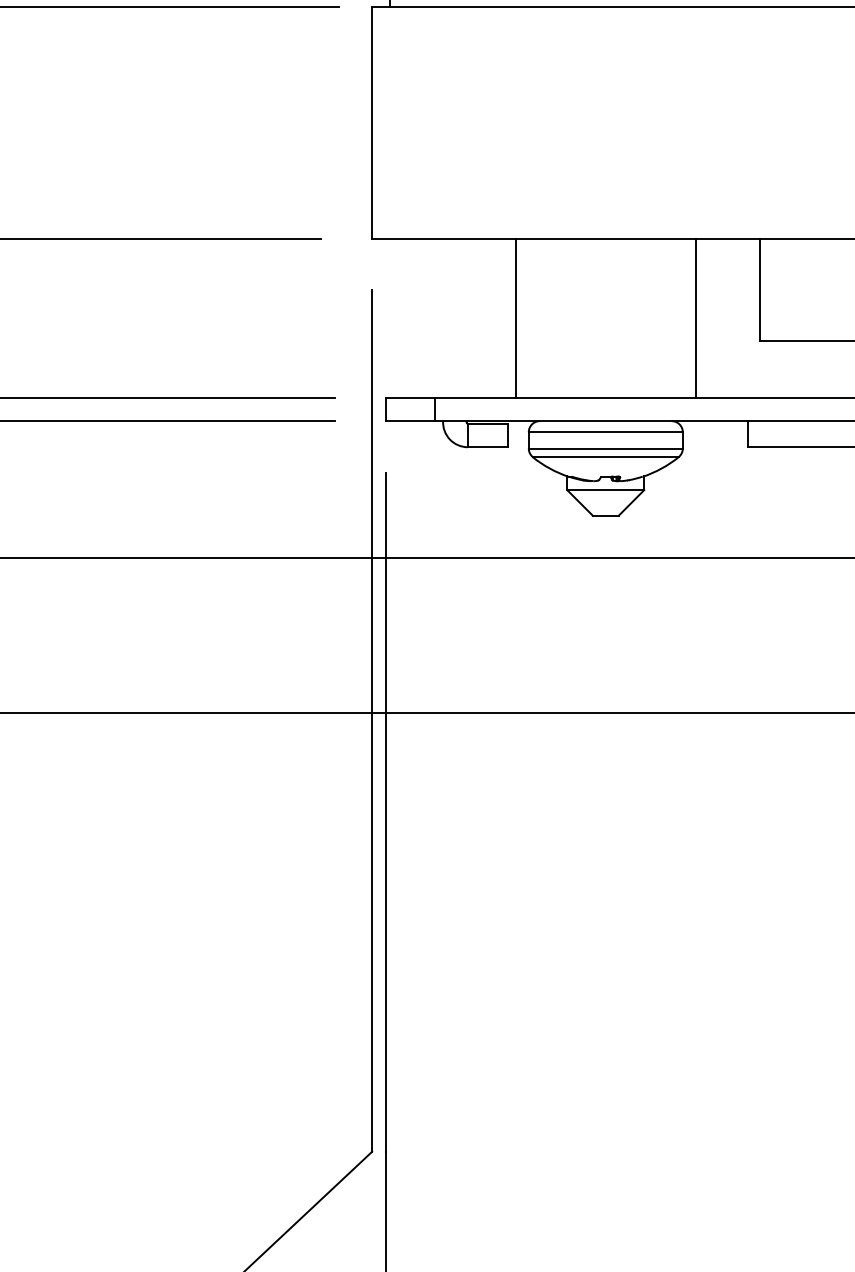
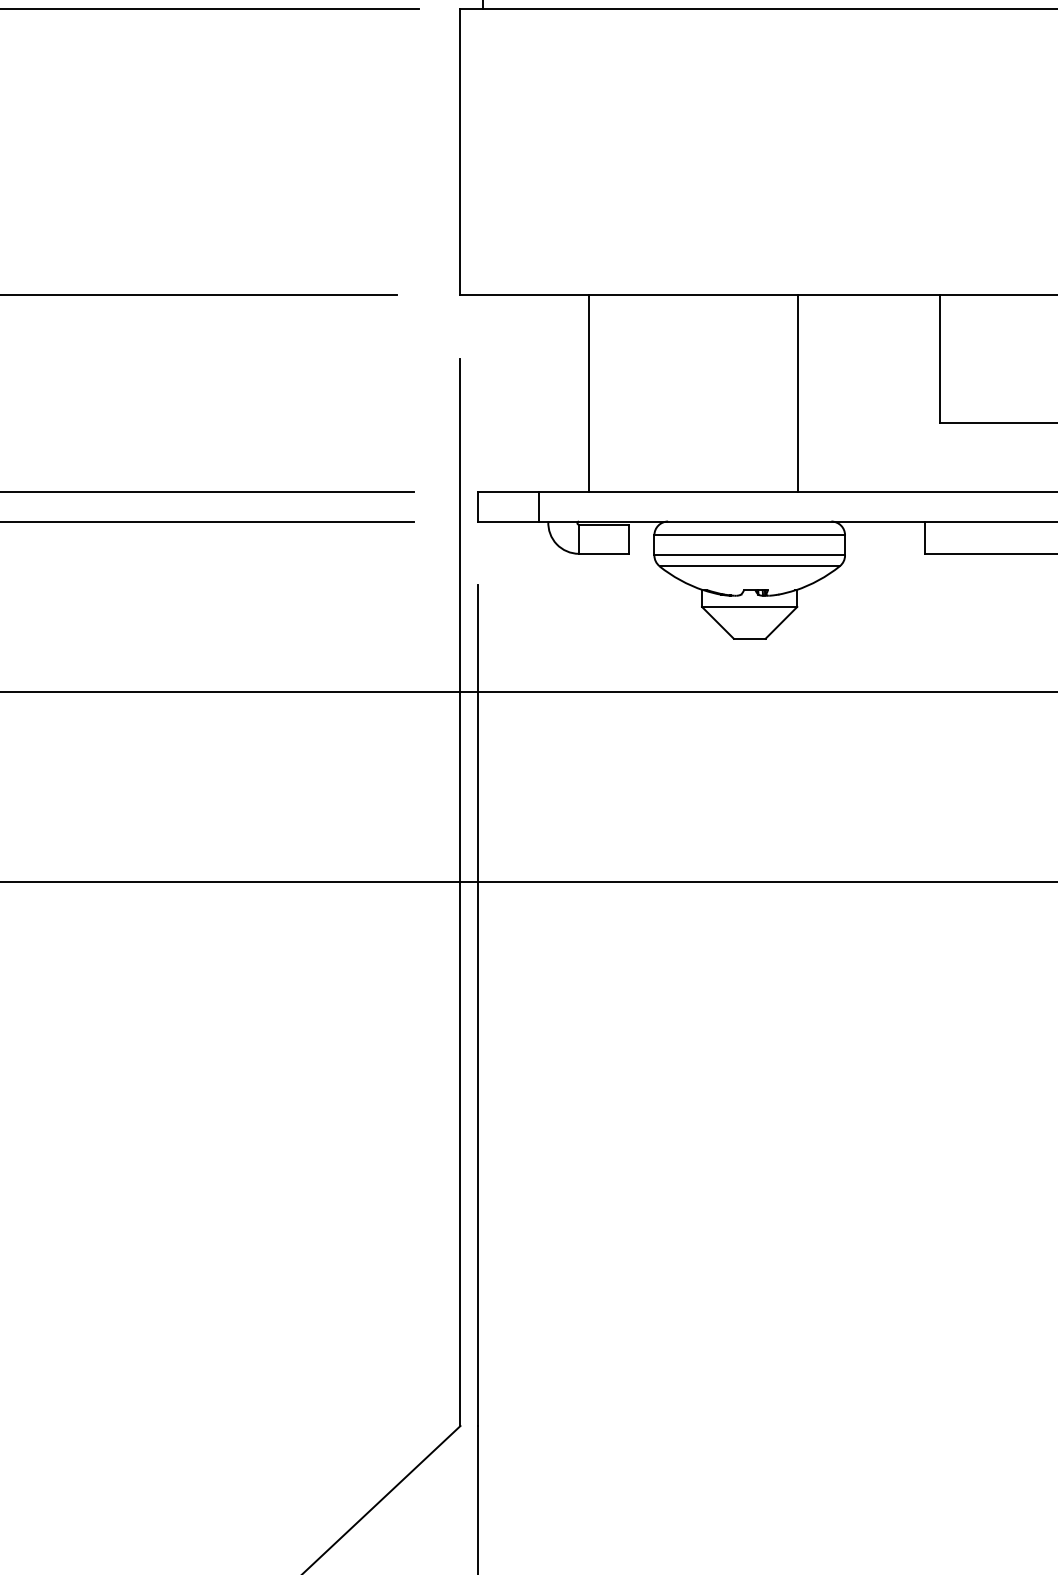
line: (515, 317) -> (589, 393), moved
line: (695, 317) -> (797, 393), moved

